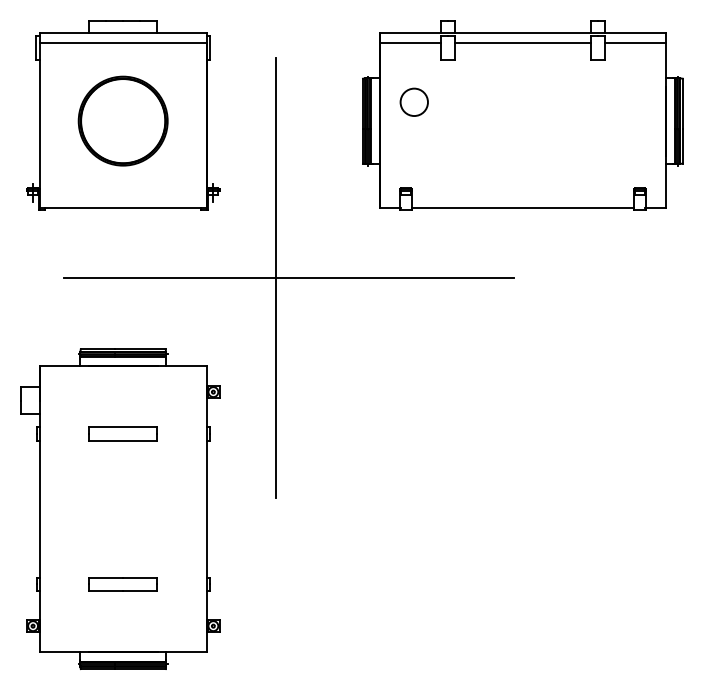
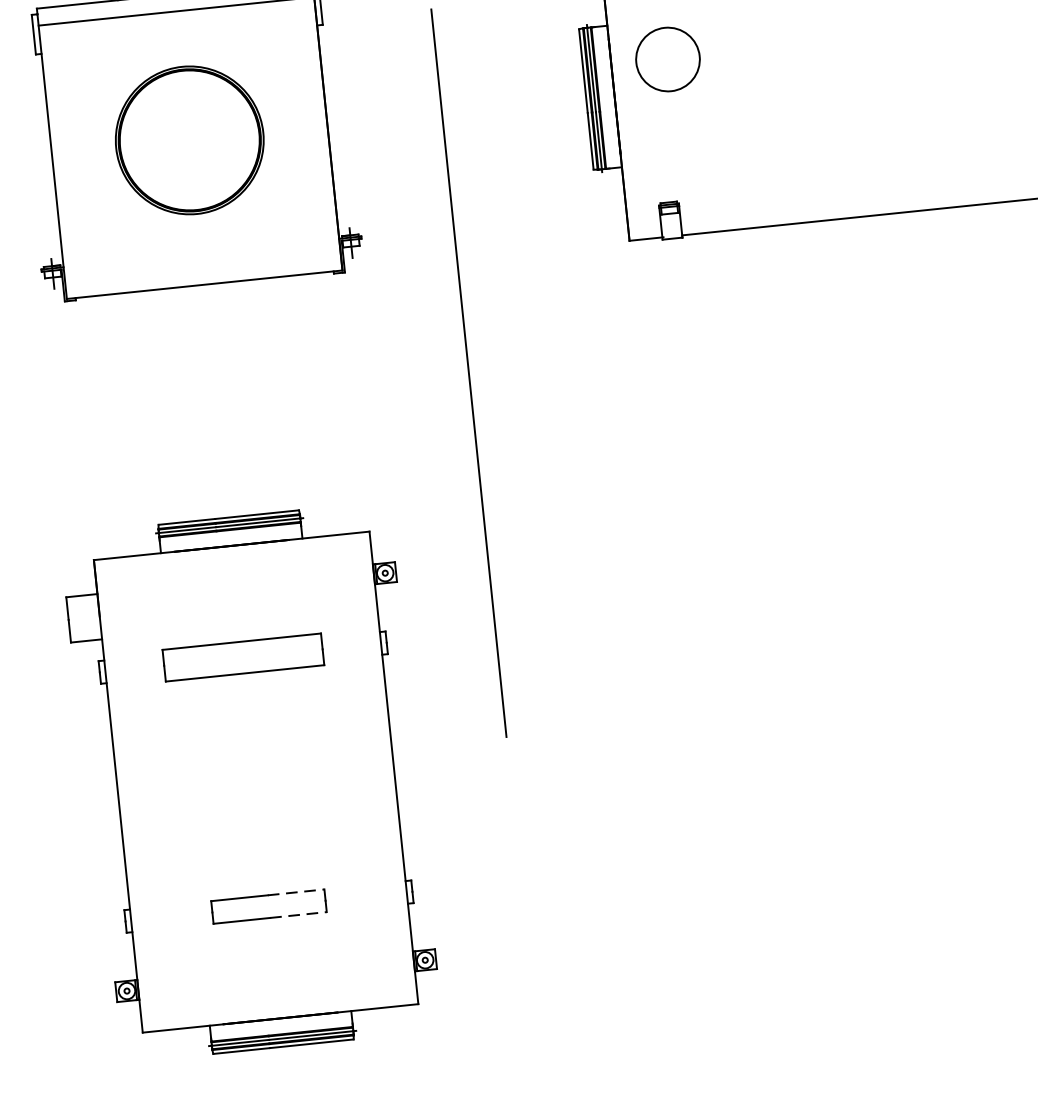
circle: (413, 102) -> (666, 59), size x1.4
line: (288, 278) -> (490, 372), removed
part: (122, 433) -> (241, 657), size x1.4
line: (140, 577) -> (296, 892), solid -> dashed
line: (140, 591) -> (298, 915), solid -> dashed

